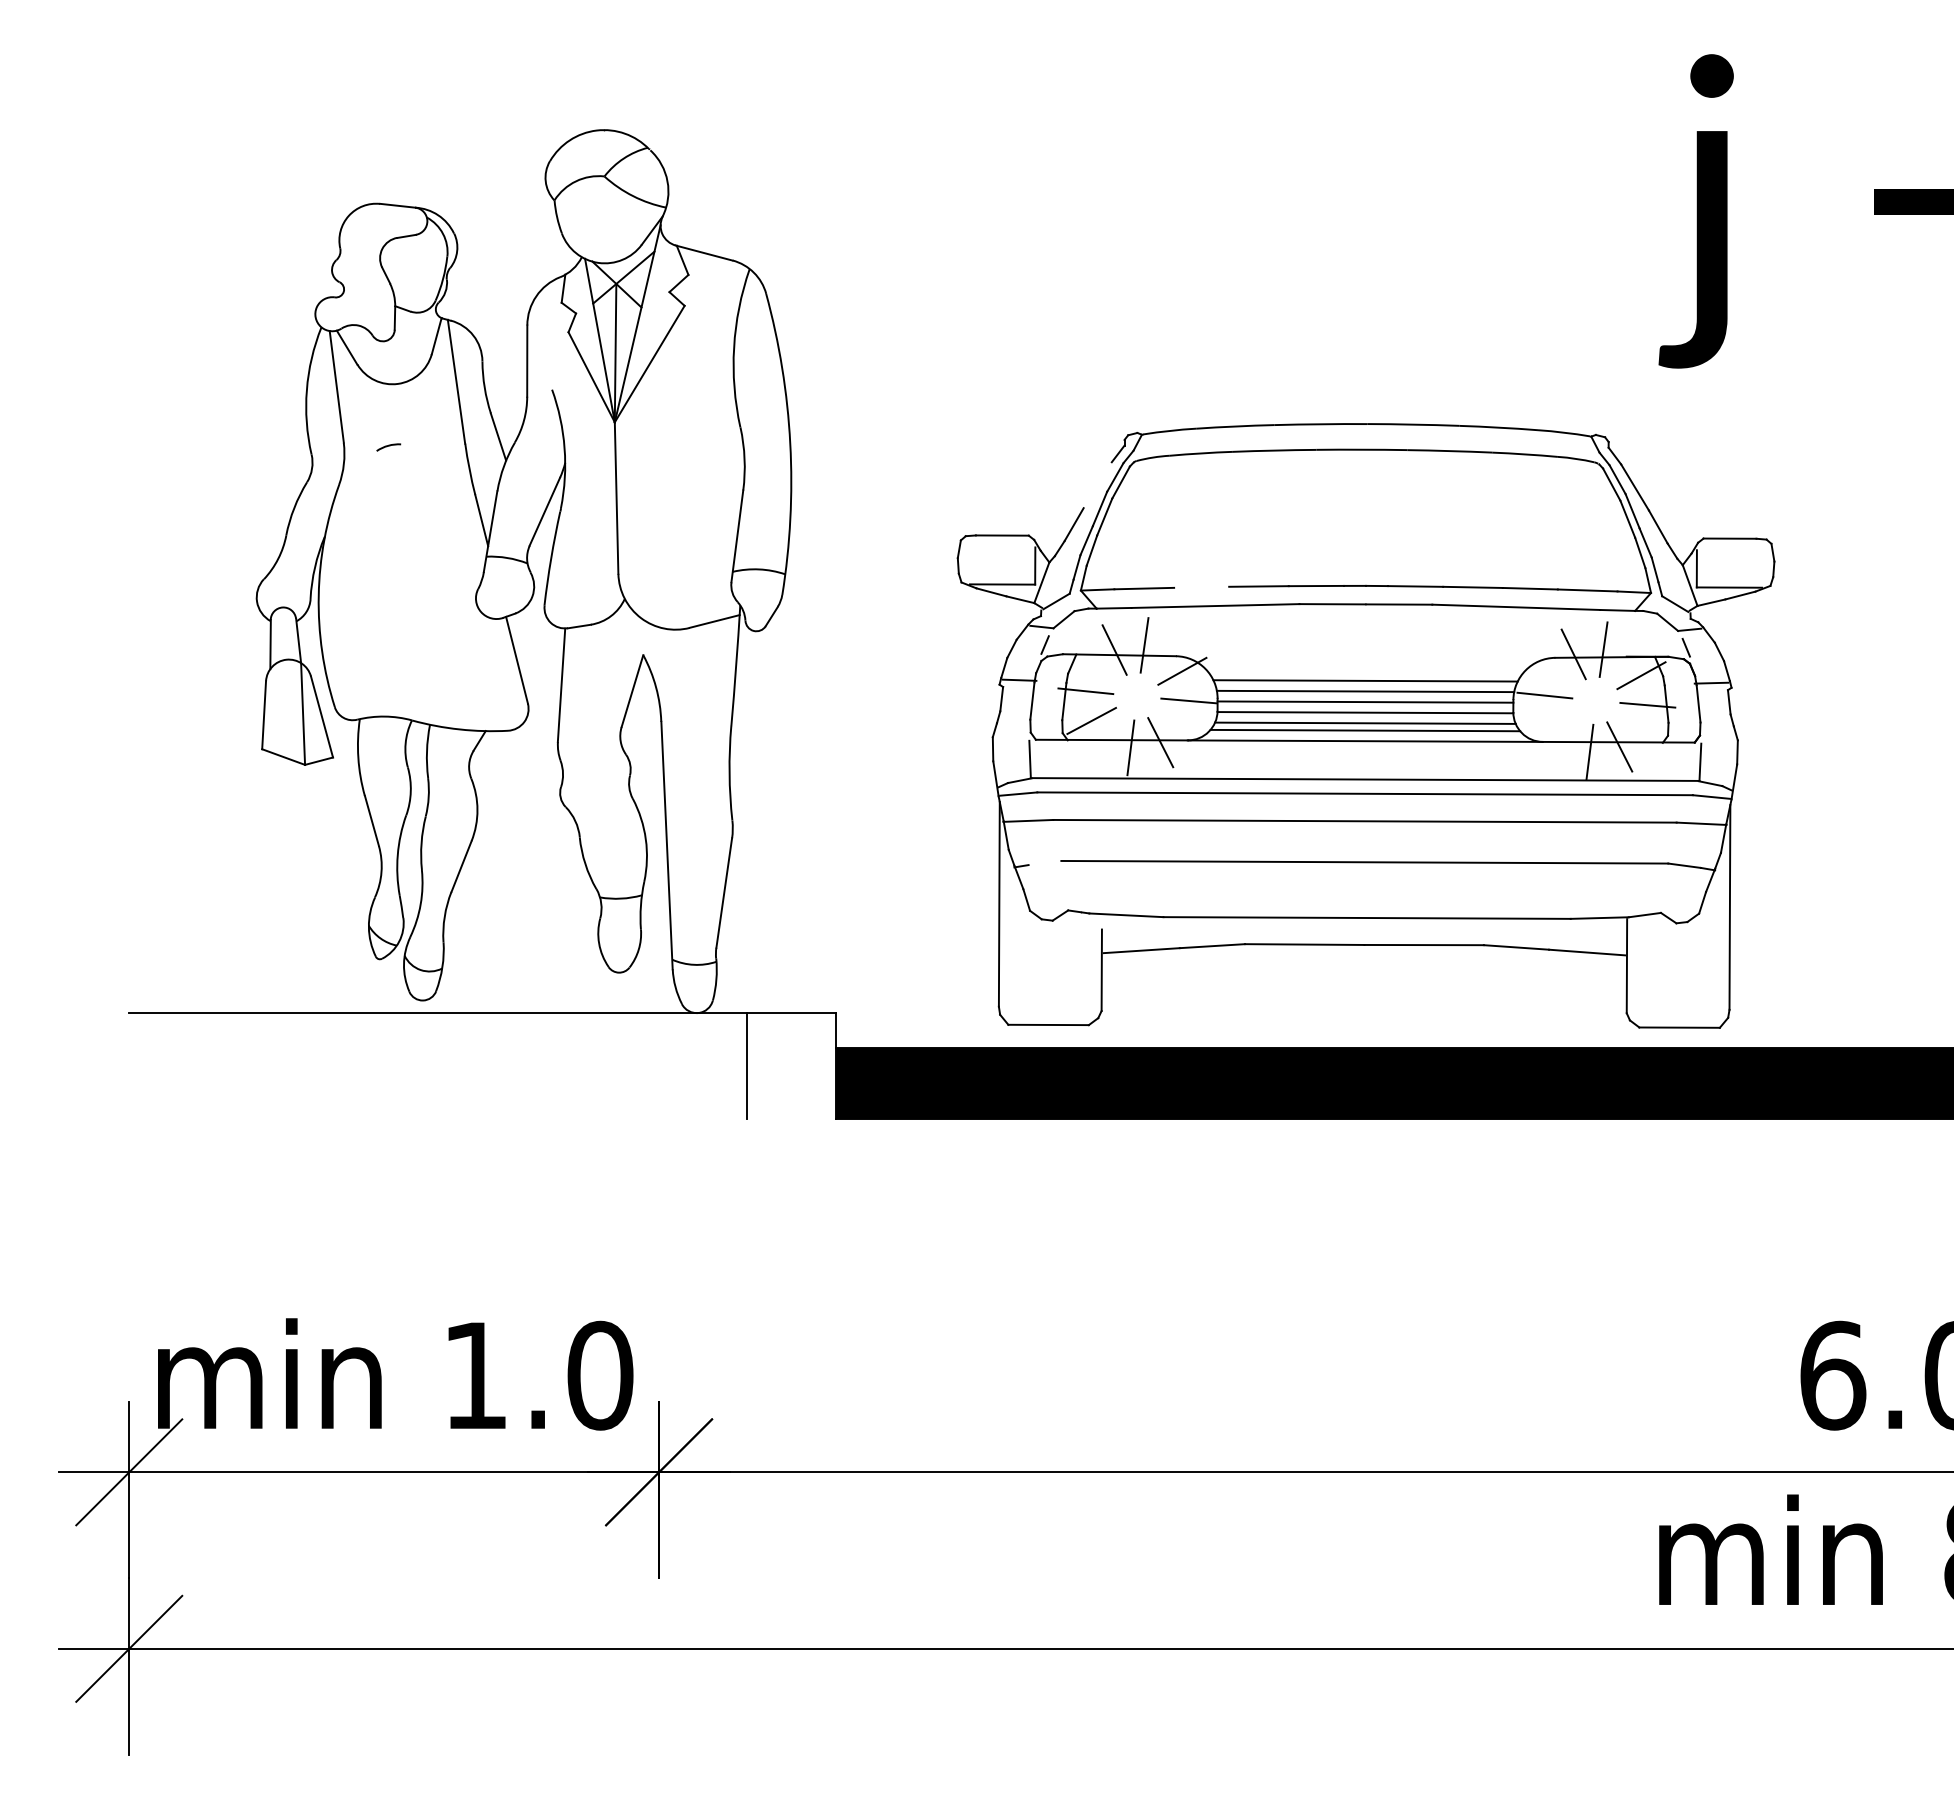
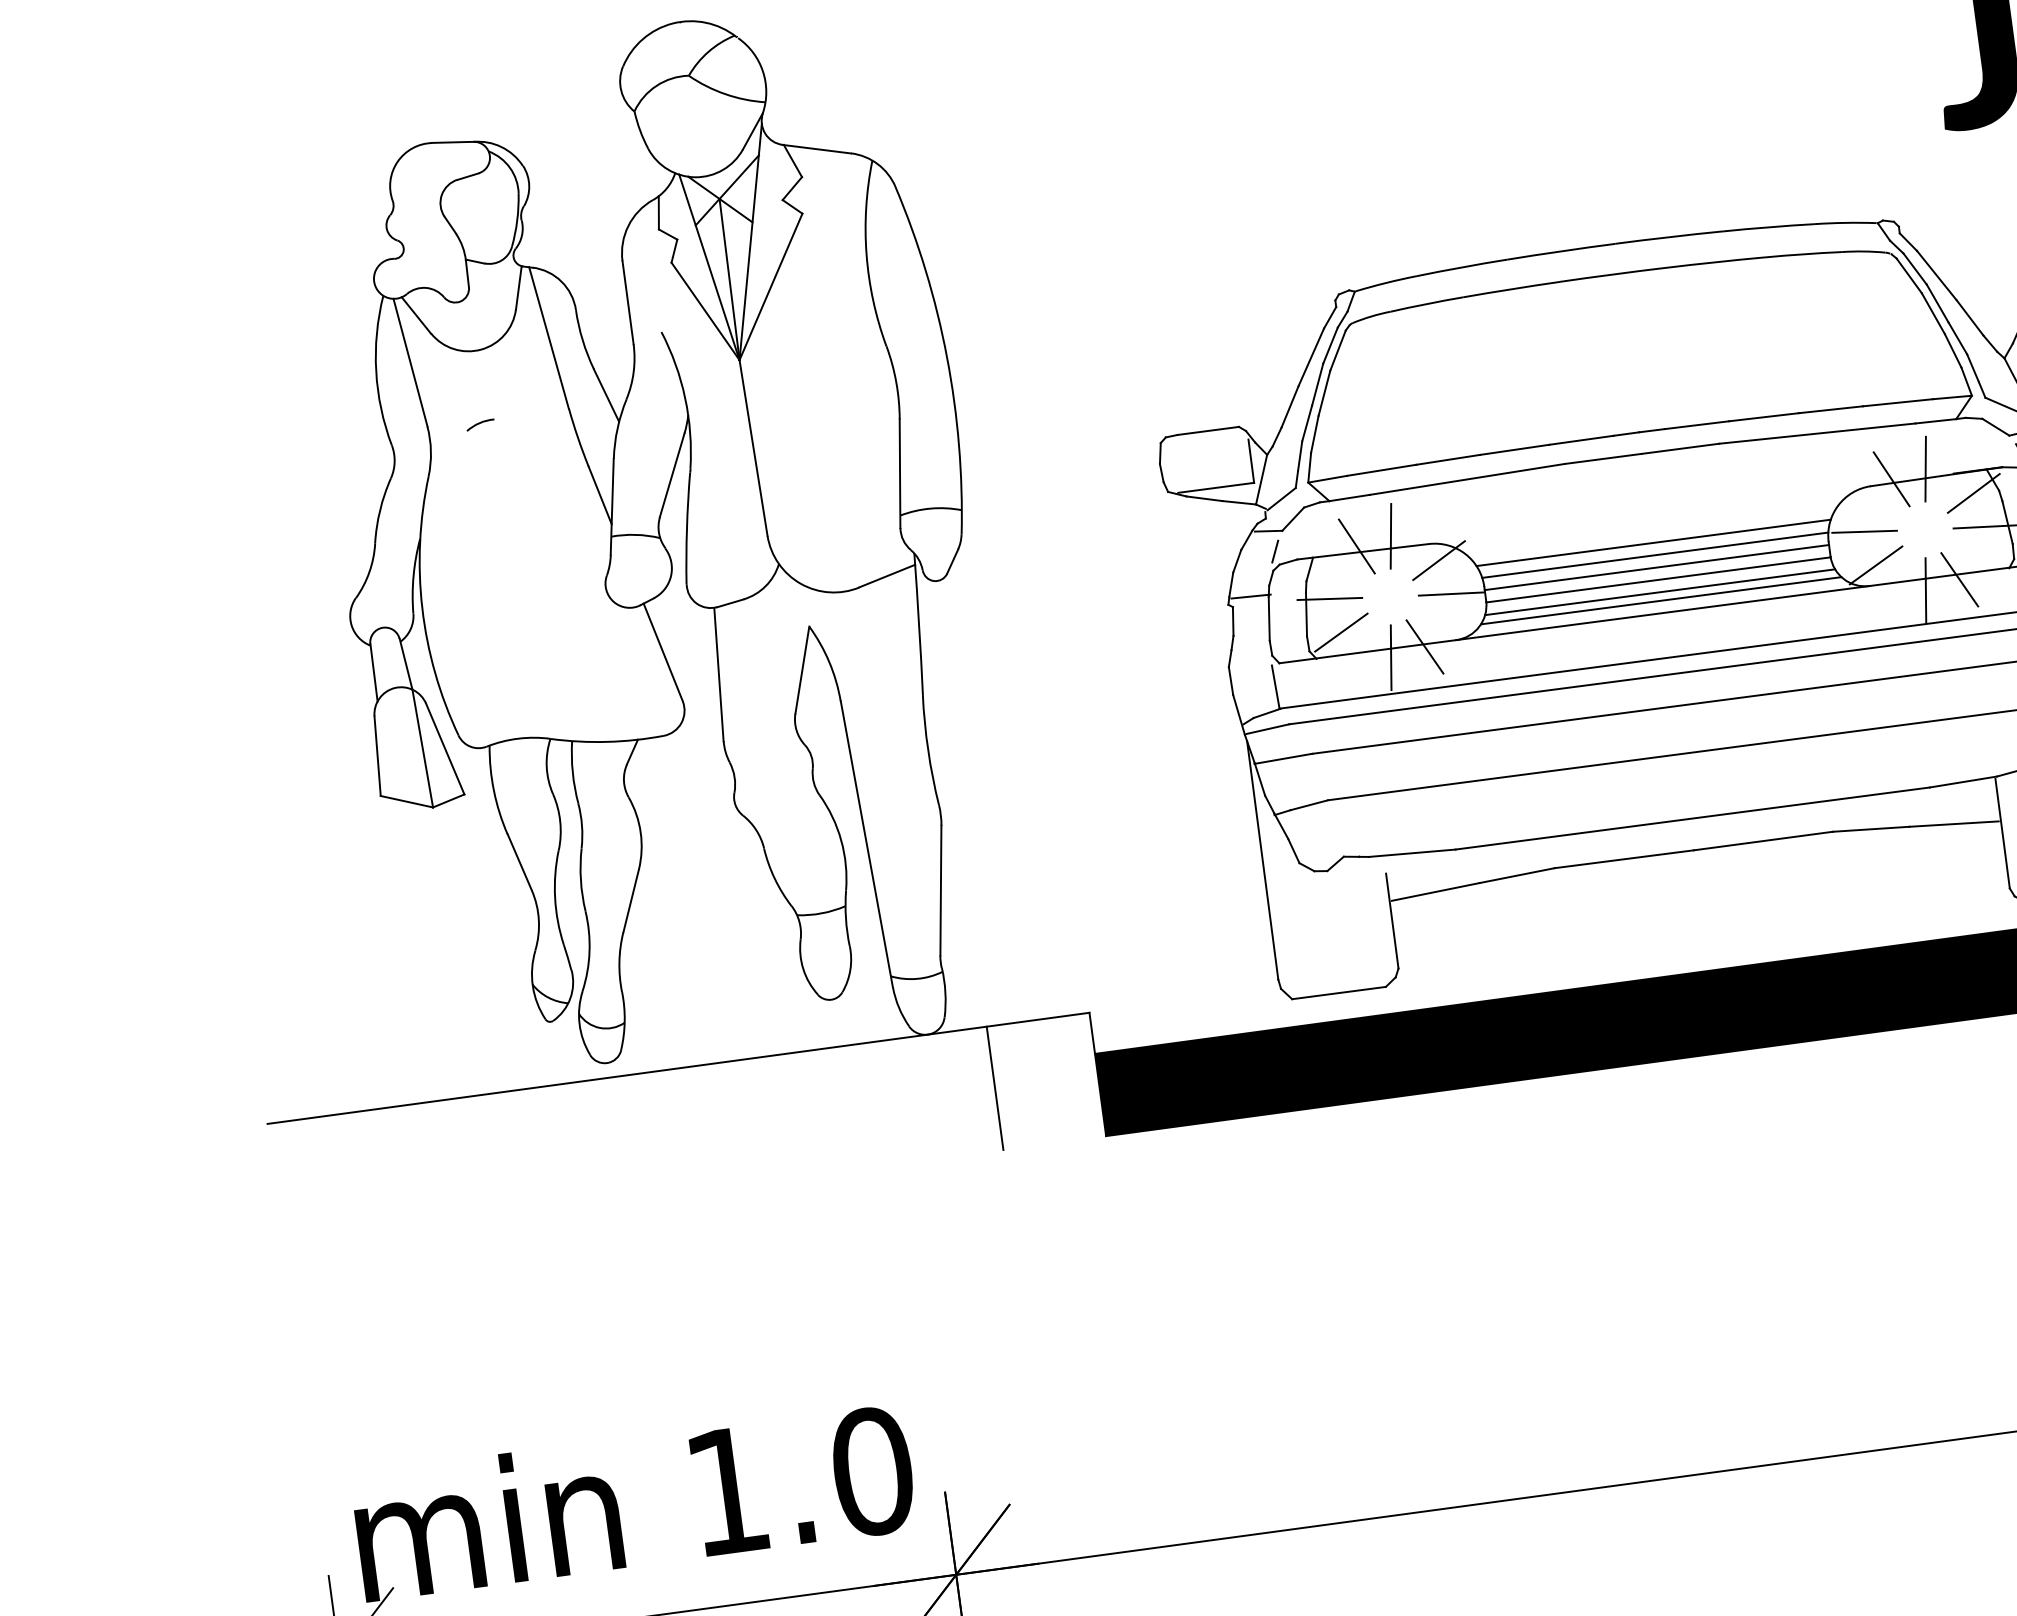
line: (1097, 485) -> (1311, 357), added
line: (1201, 586) -> (1447, 458), added
line: (1550, 725) -> (1875, 565), added
line: (1044, 862) -> (1308, 804), added

